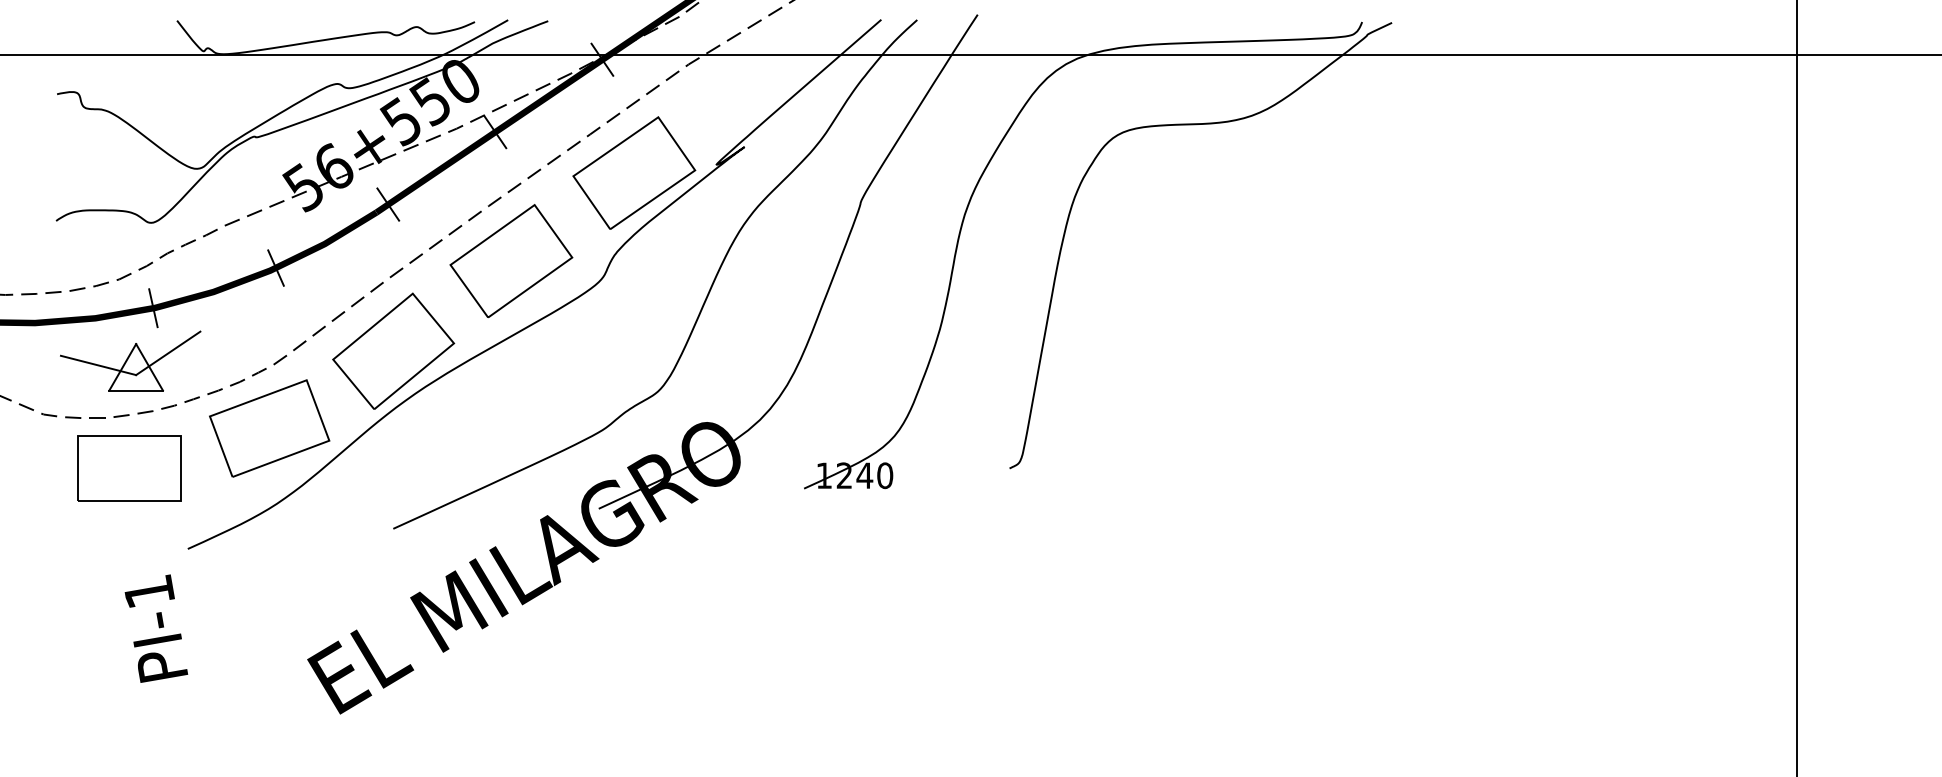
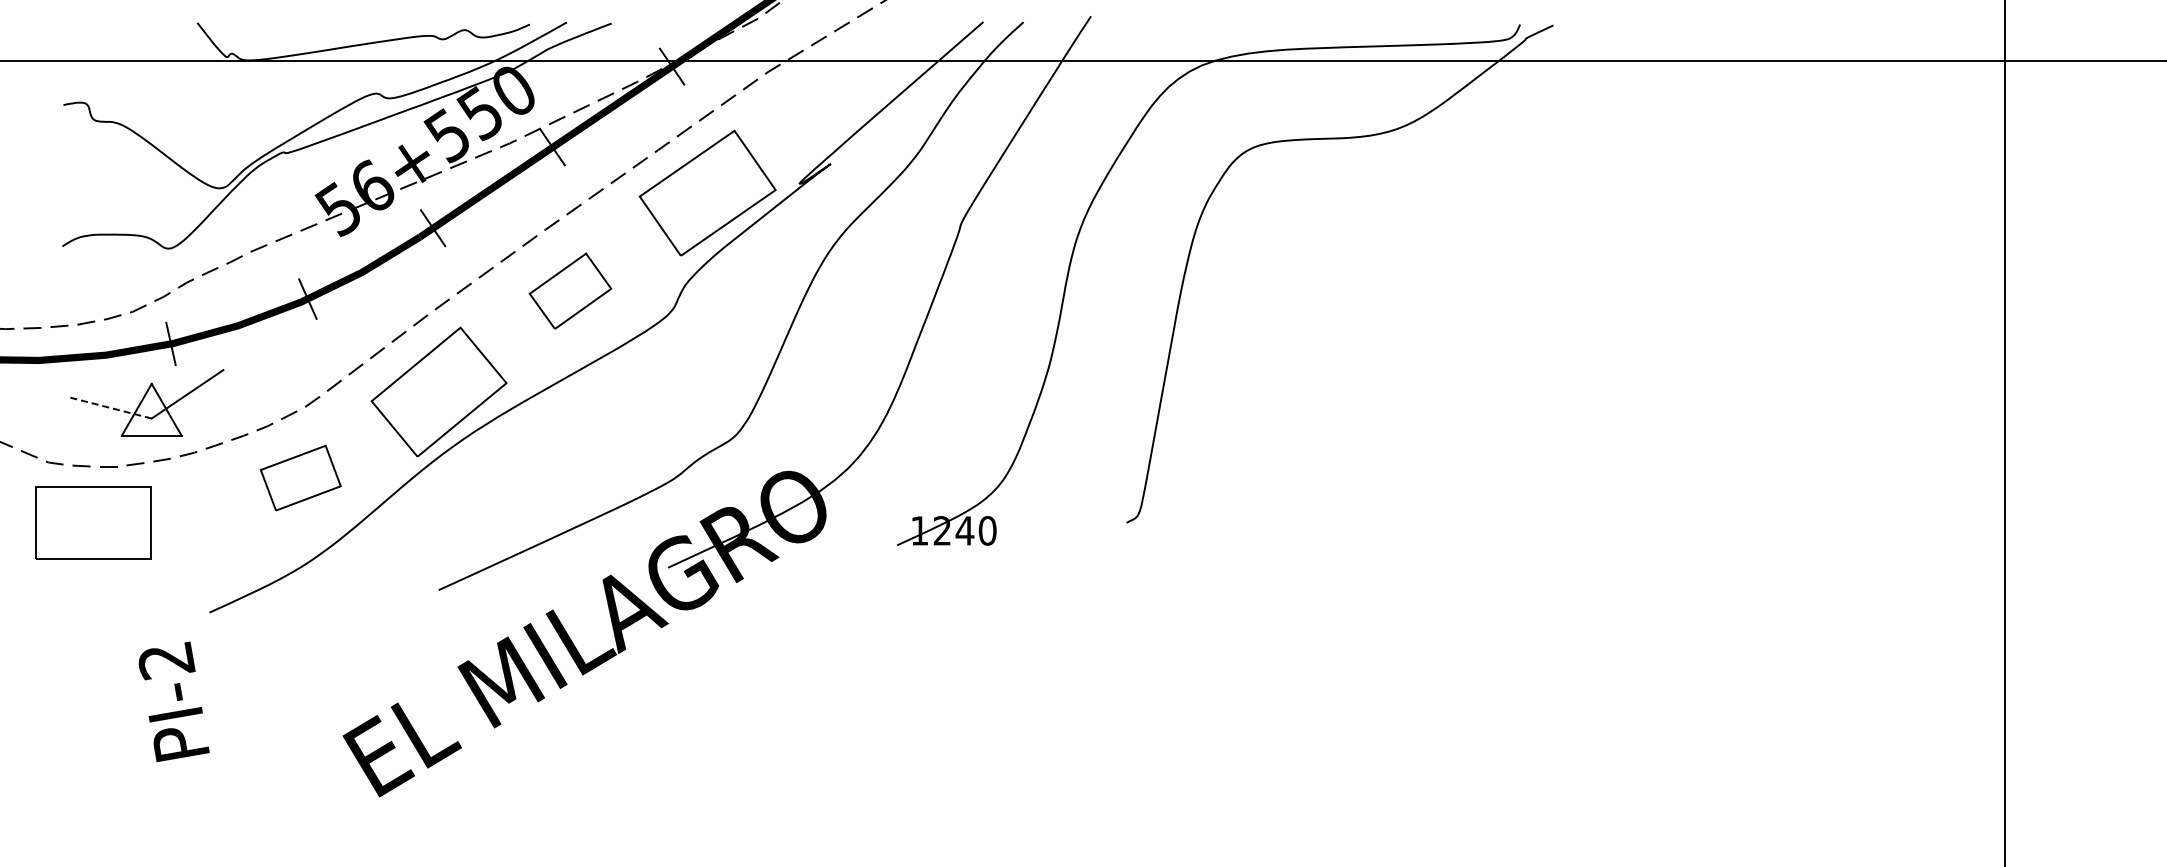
part: (511, 260) -> (570, 290), size x0.6
line: (98, 365) -> (109, 407), solid -> dashed
part: (269, 427) -> (300, 477), size x0.6
part: (129, 468) -> (93, 522), moved
text: (149, 591) -> (166, 660), PI-1 -> PI-2

